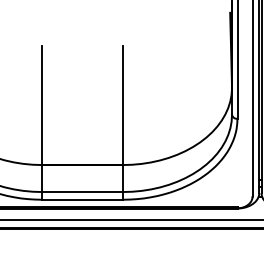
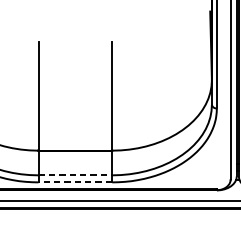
line: (83, 192) -> (76, 175), solid -> dashed
line: (82, 199) -> (75, 182), solid -> dashed

